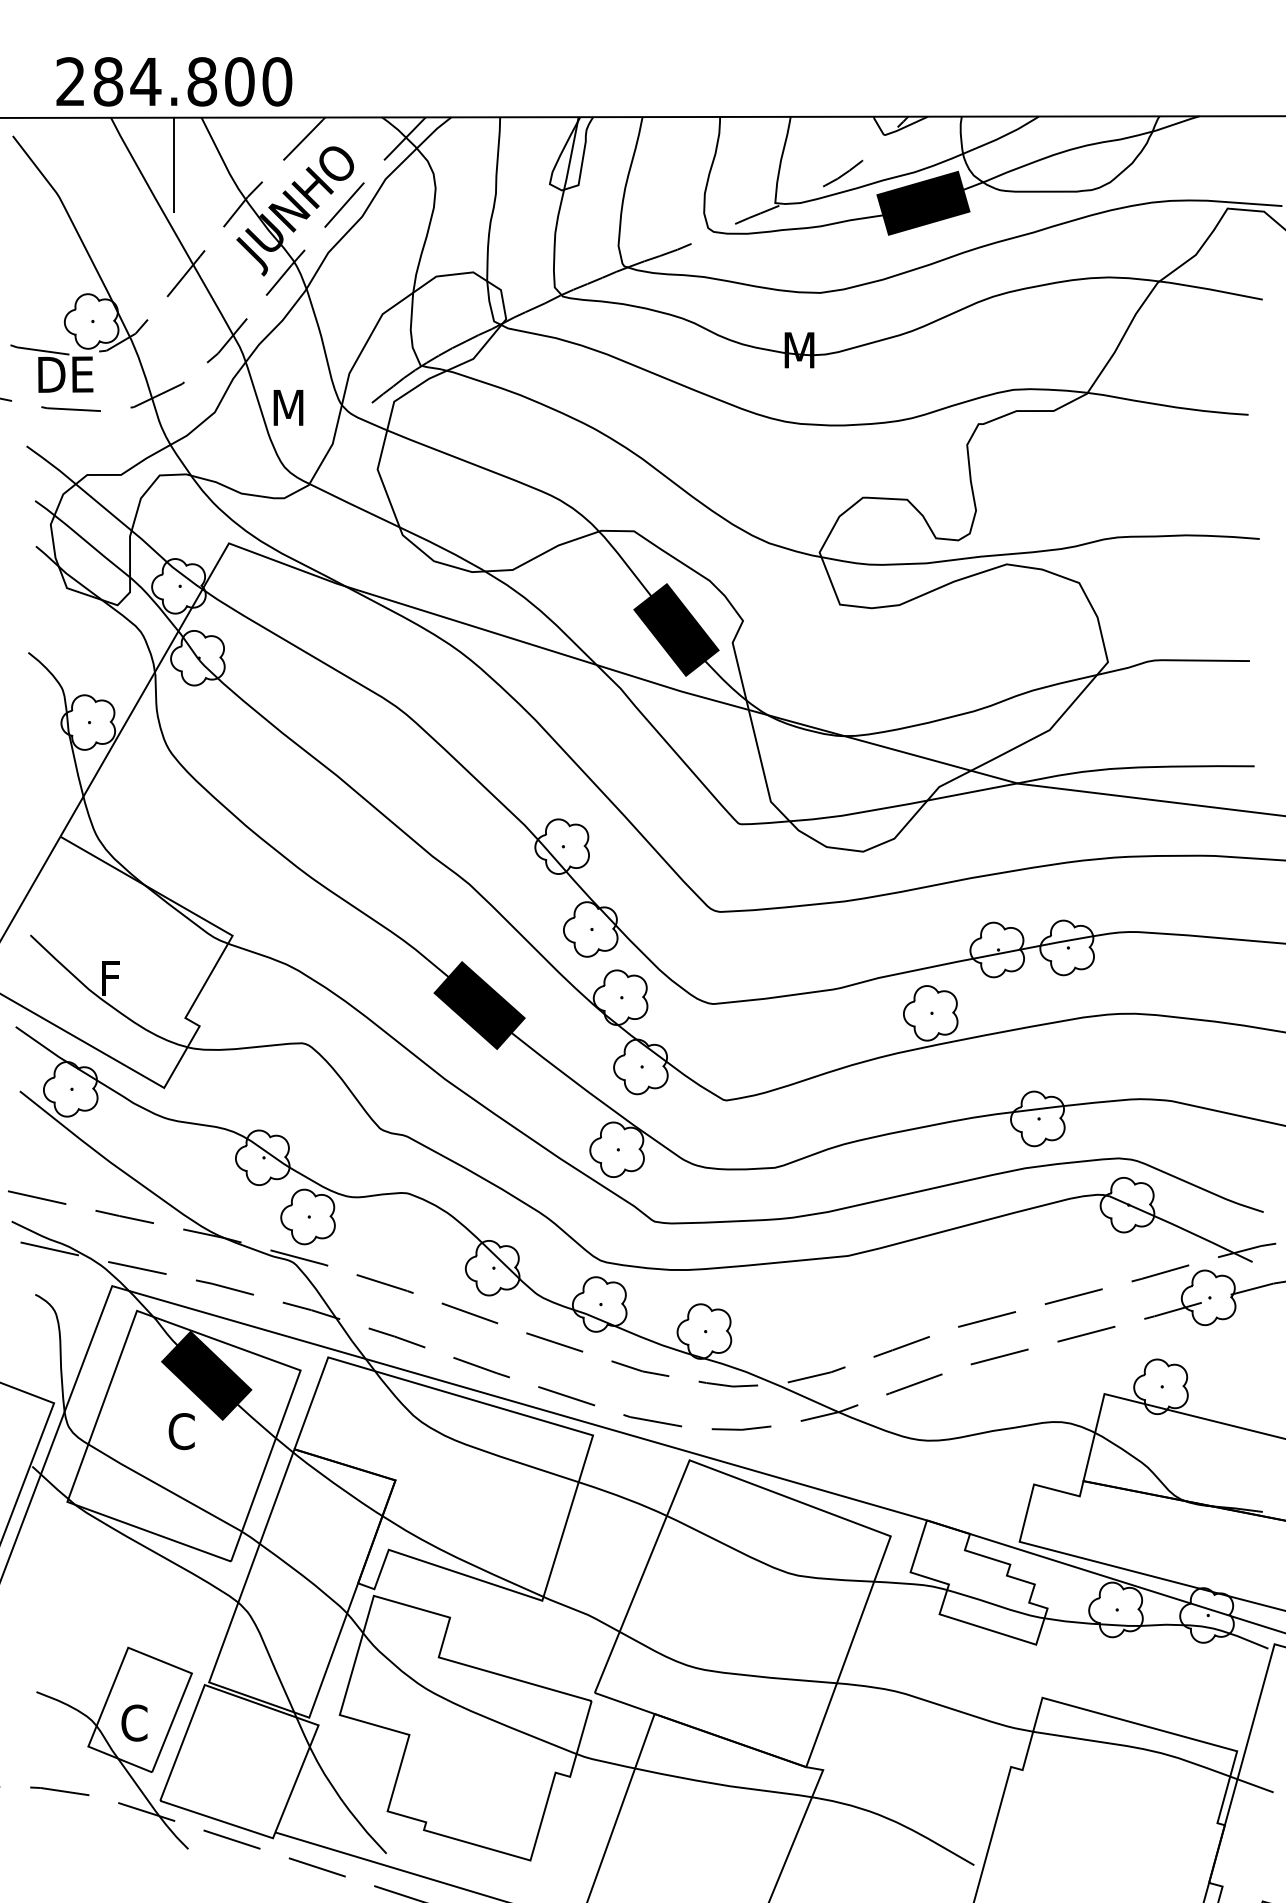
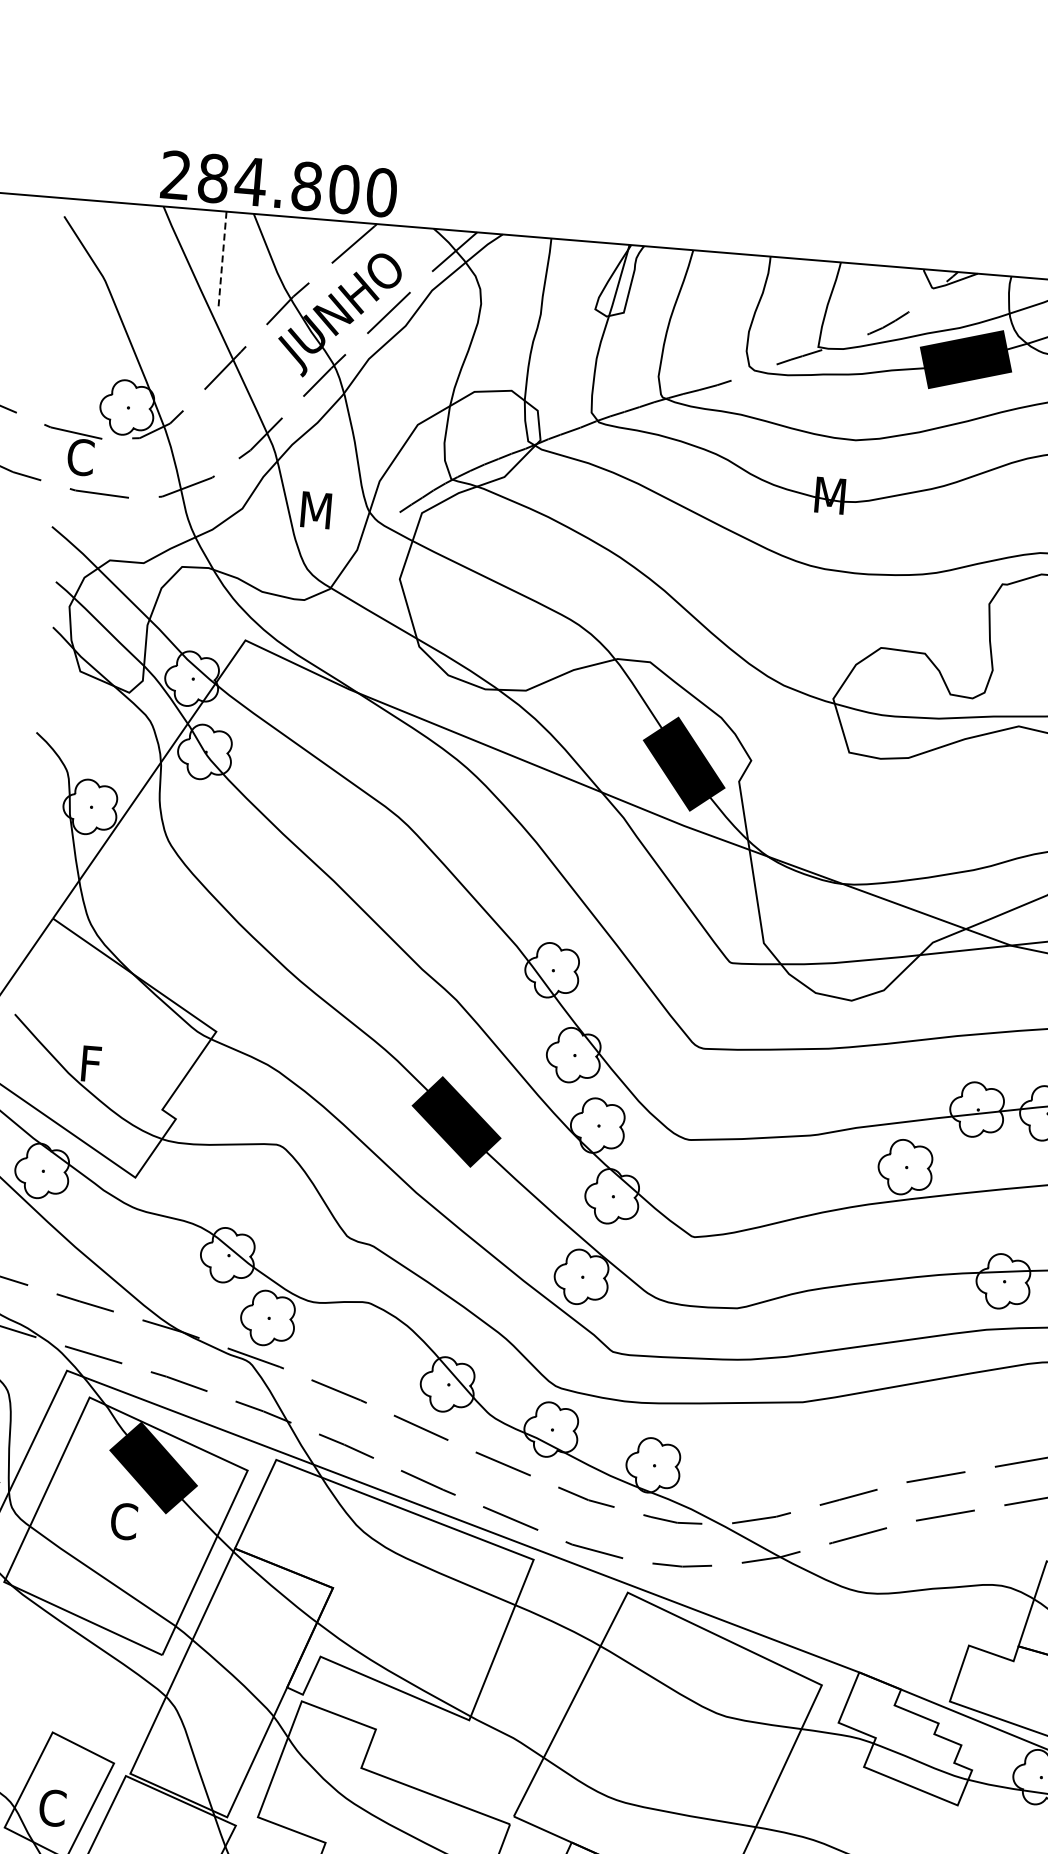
text: (174, 81) -> (279, 183), moved
line: (174, 165) -> (222, 259), solid -> dashed
text: (64, 374) -> (95, 458), DE -> C

